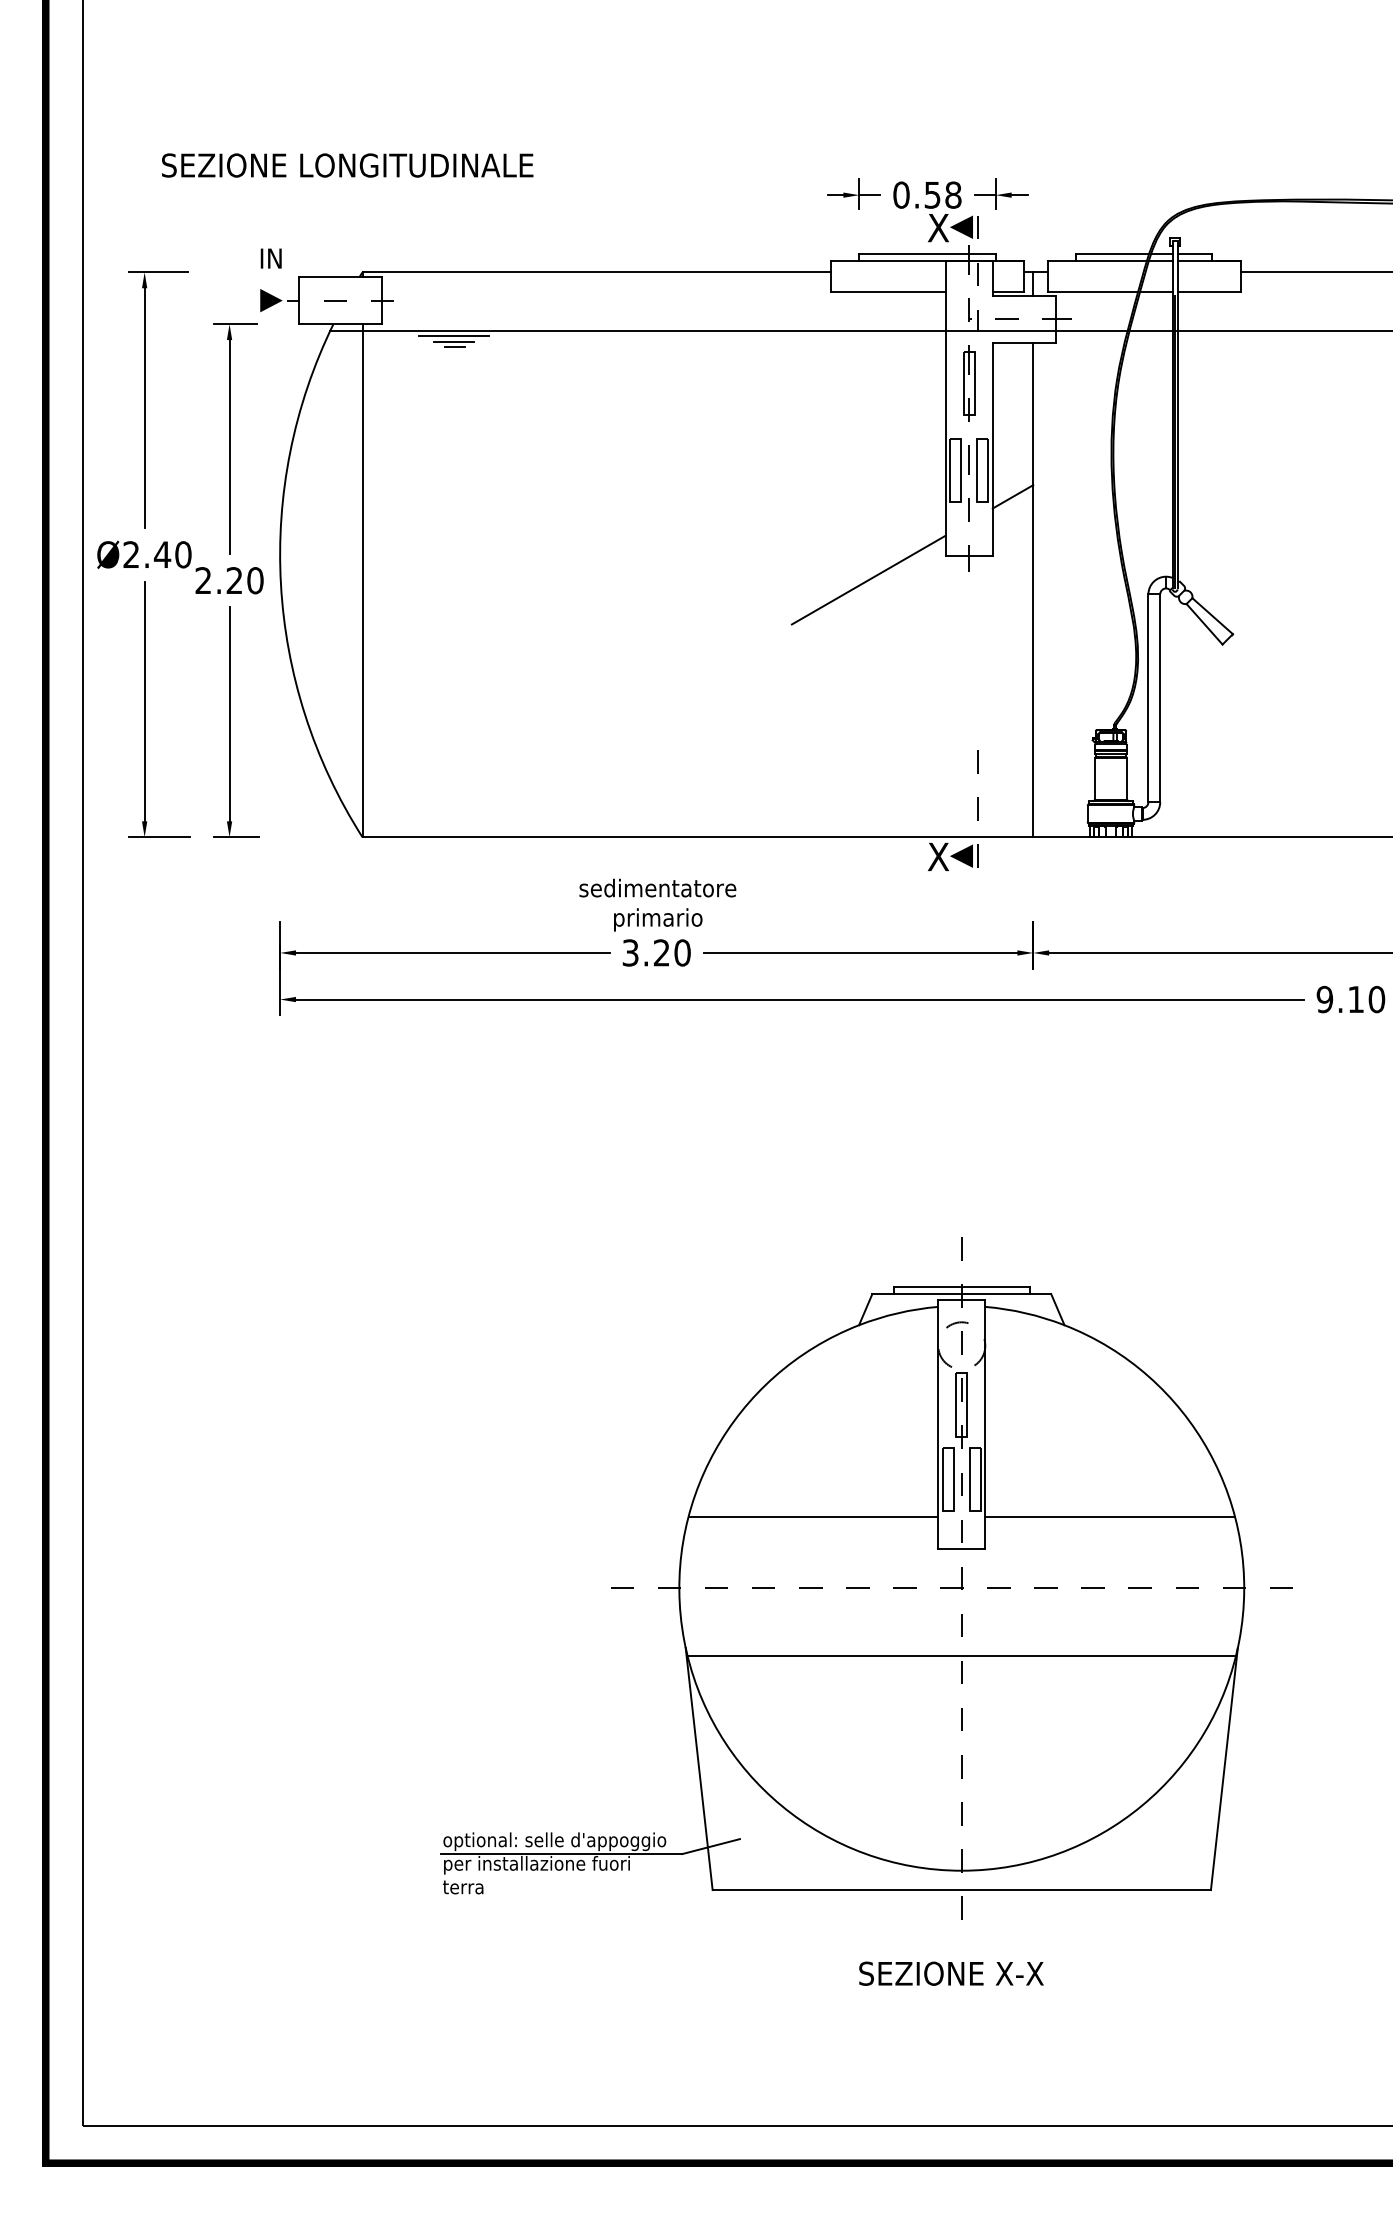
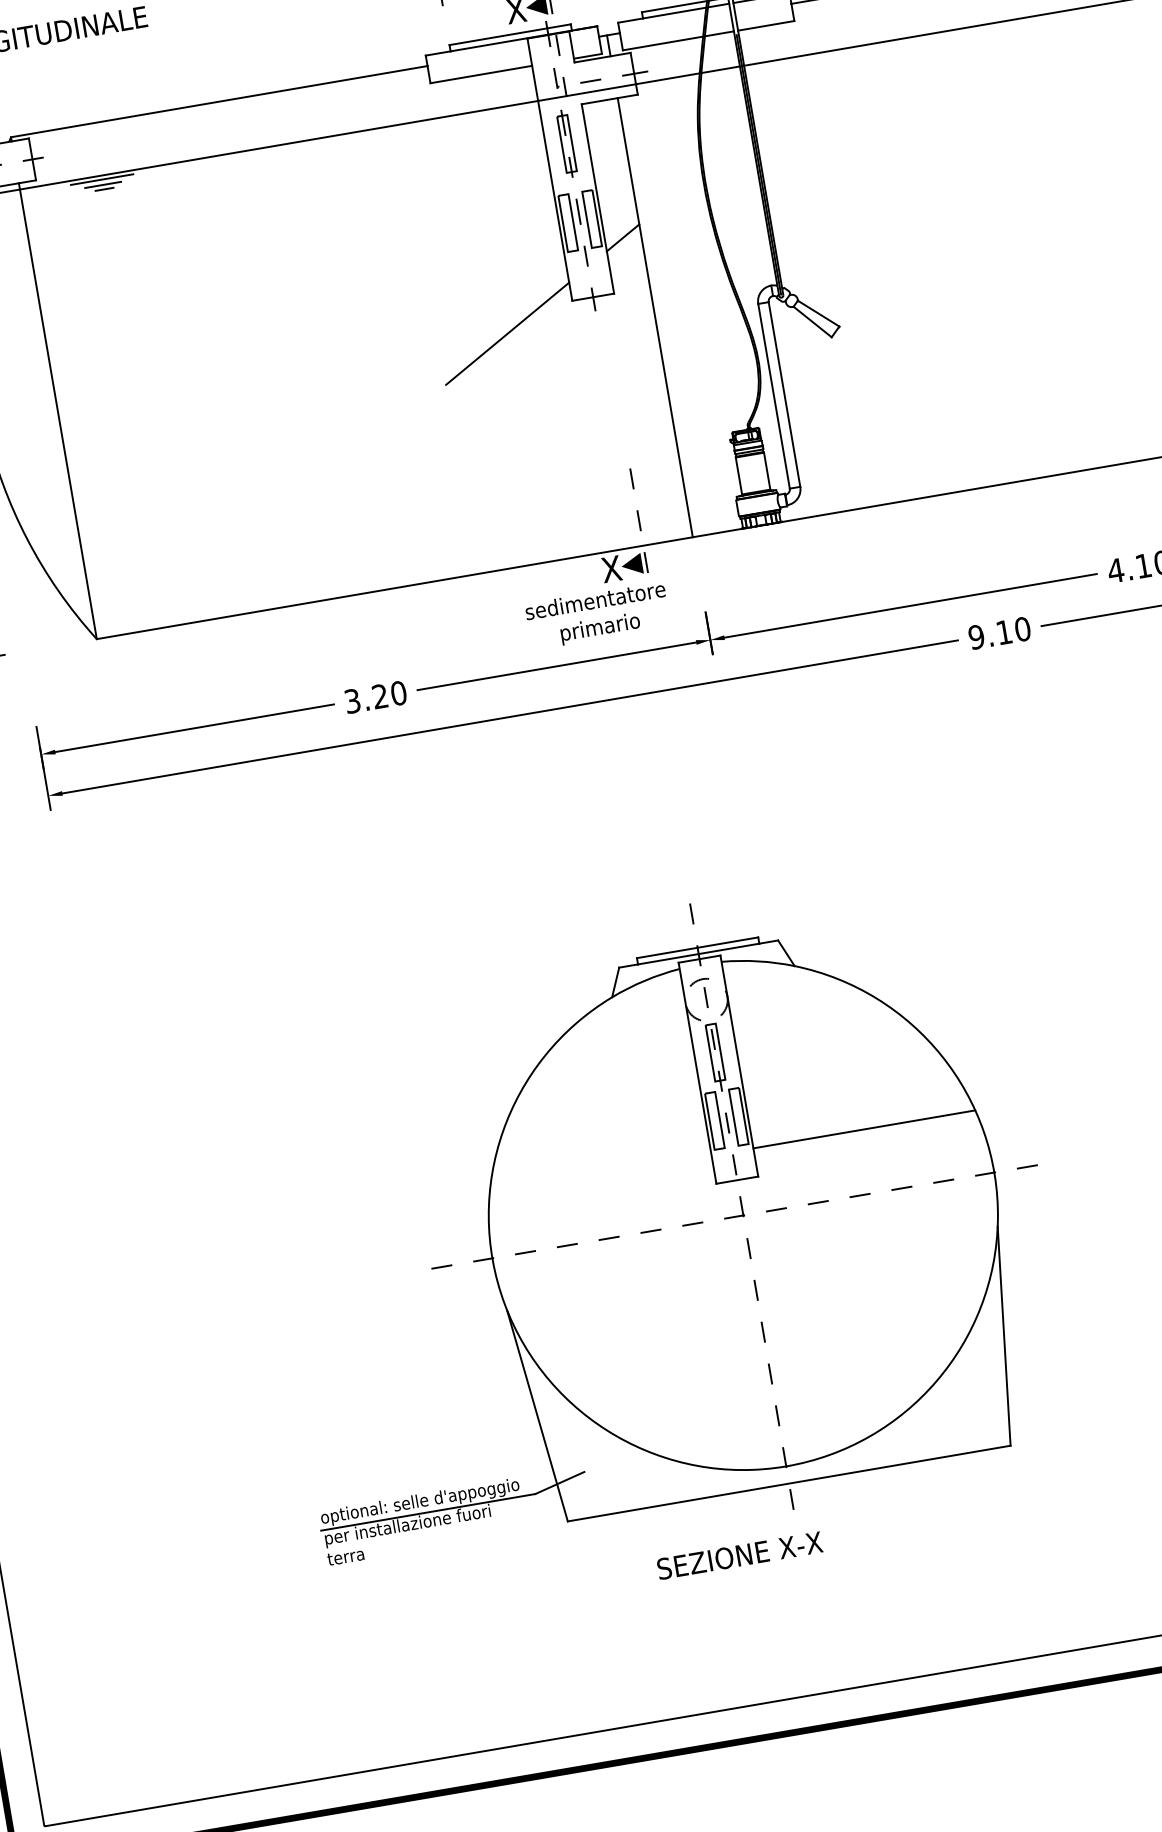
text: (657, 904) -> (597, 615), moved
line: (813, 1516) -> (600, 1174), removed
line: (961, 1656) -> (753, 1276), removed
text: (951, 1973) -> (739, 1555), moved

